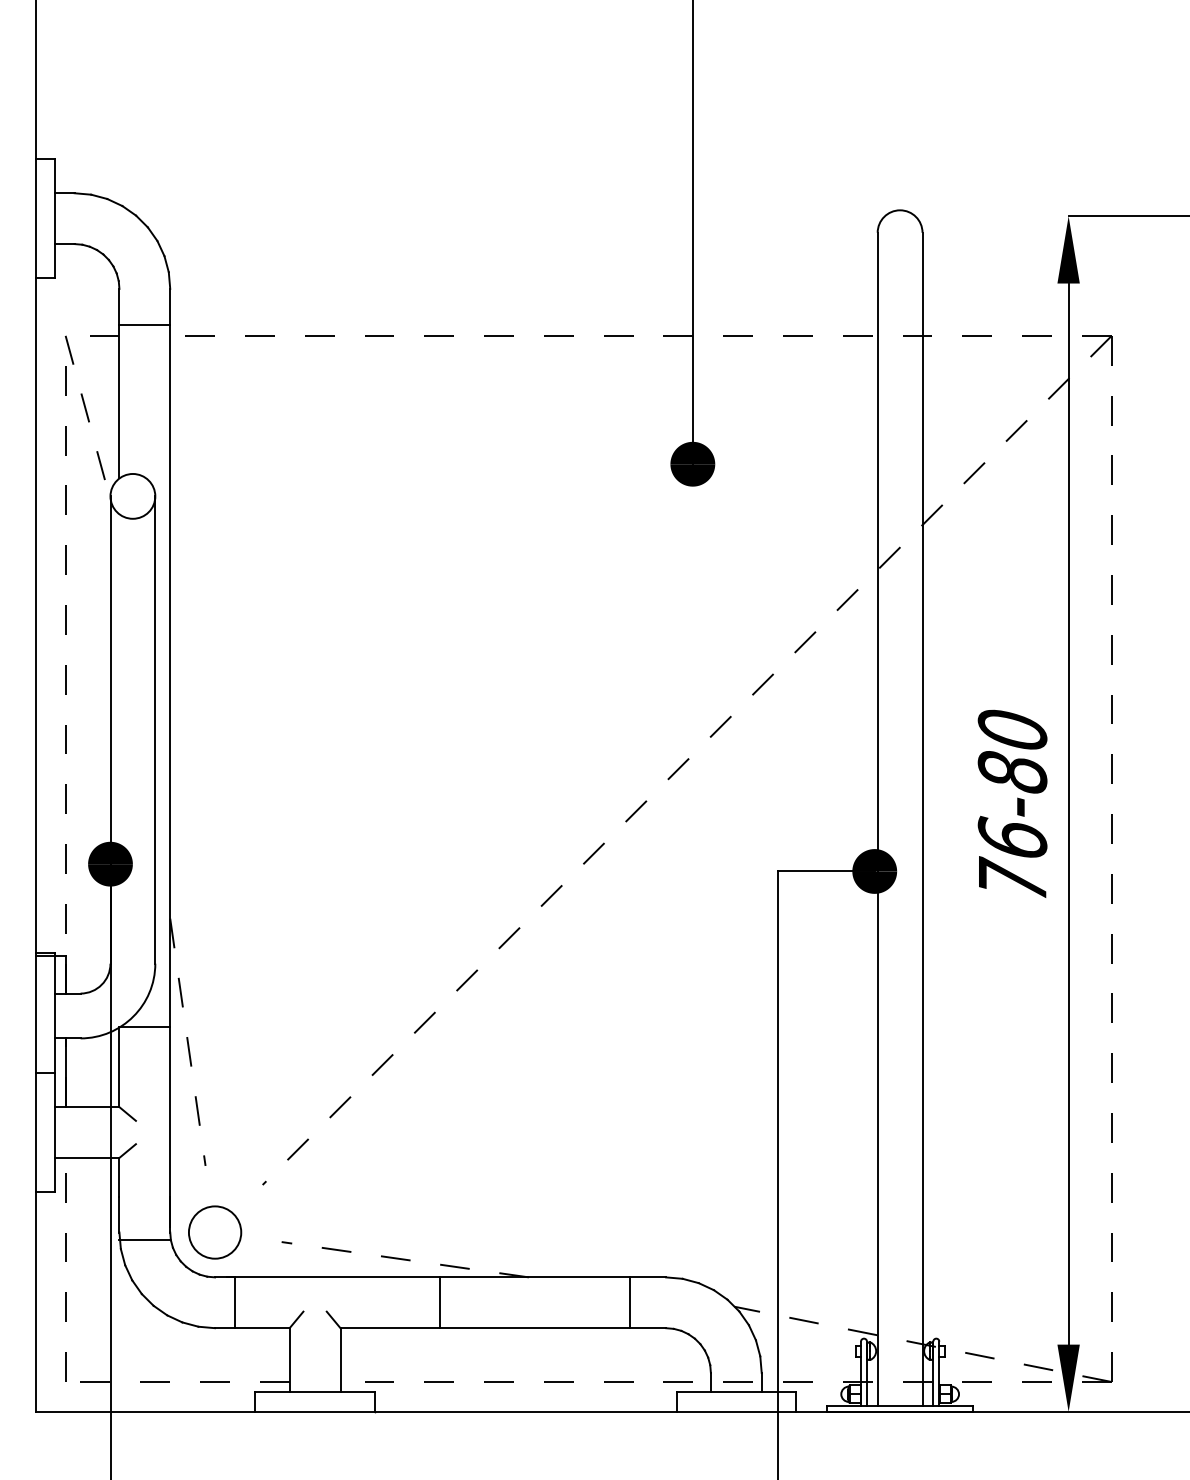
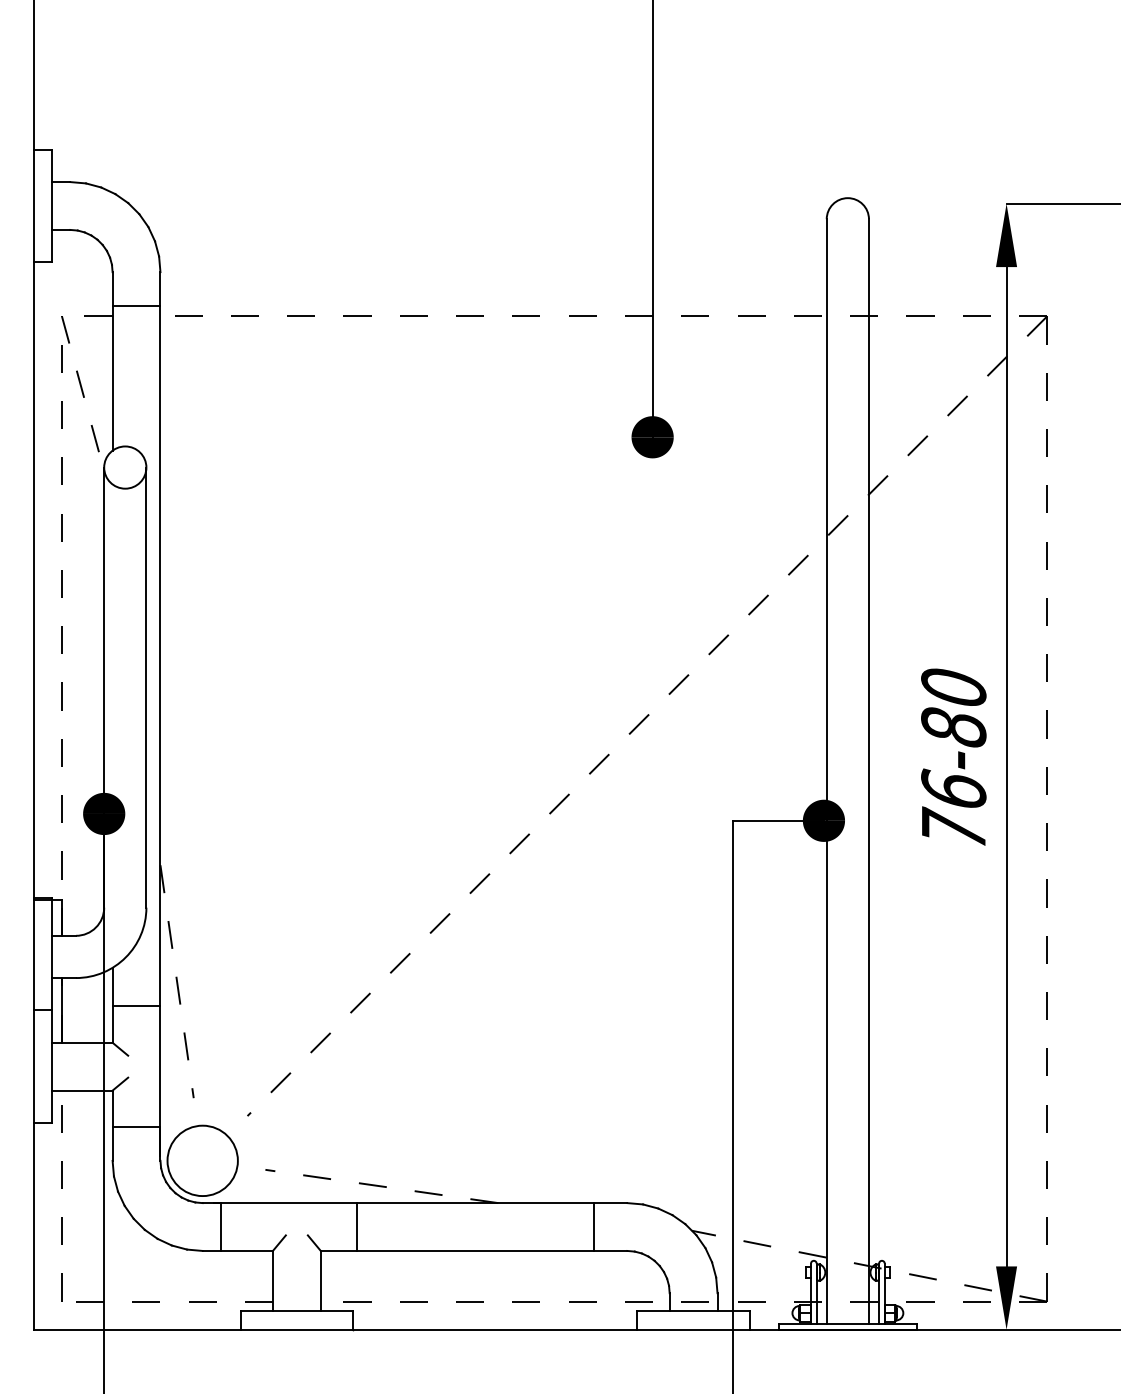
line: (144, 1027) -> (136, 1006), moved
circle: (214, 1232) -> (202, 1160), size x1.43
line: (144, 1240) -> (136, 1127), moved
line: (439, 1302) -> (357, 1226), moved

